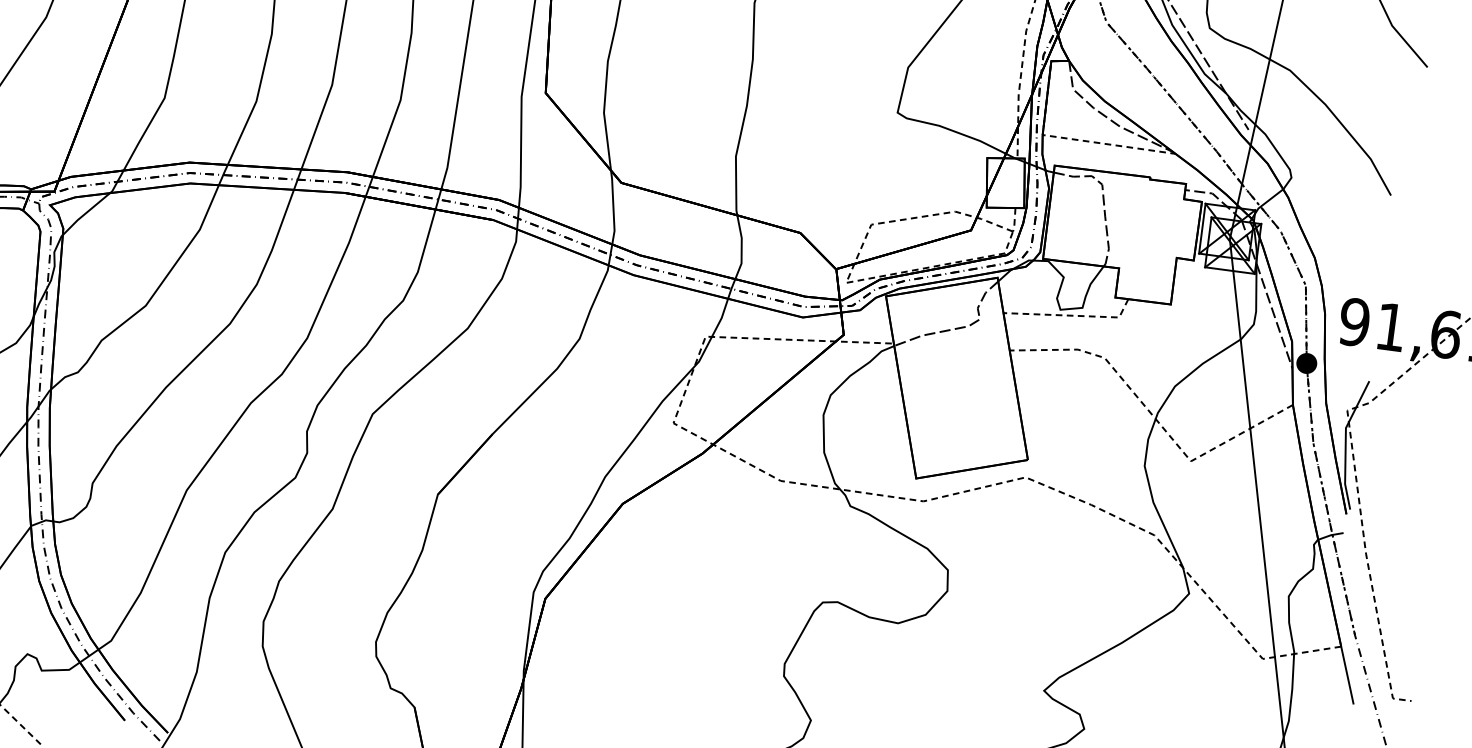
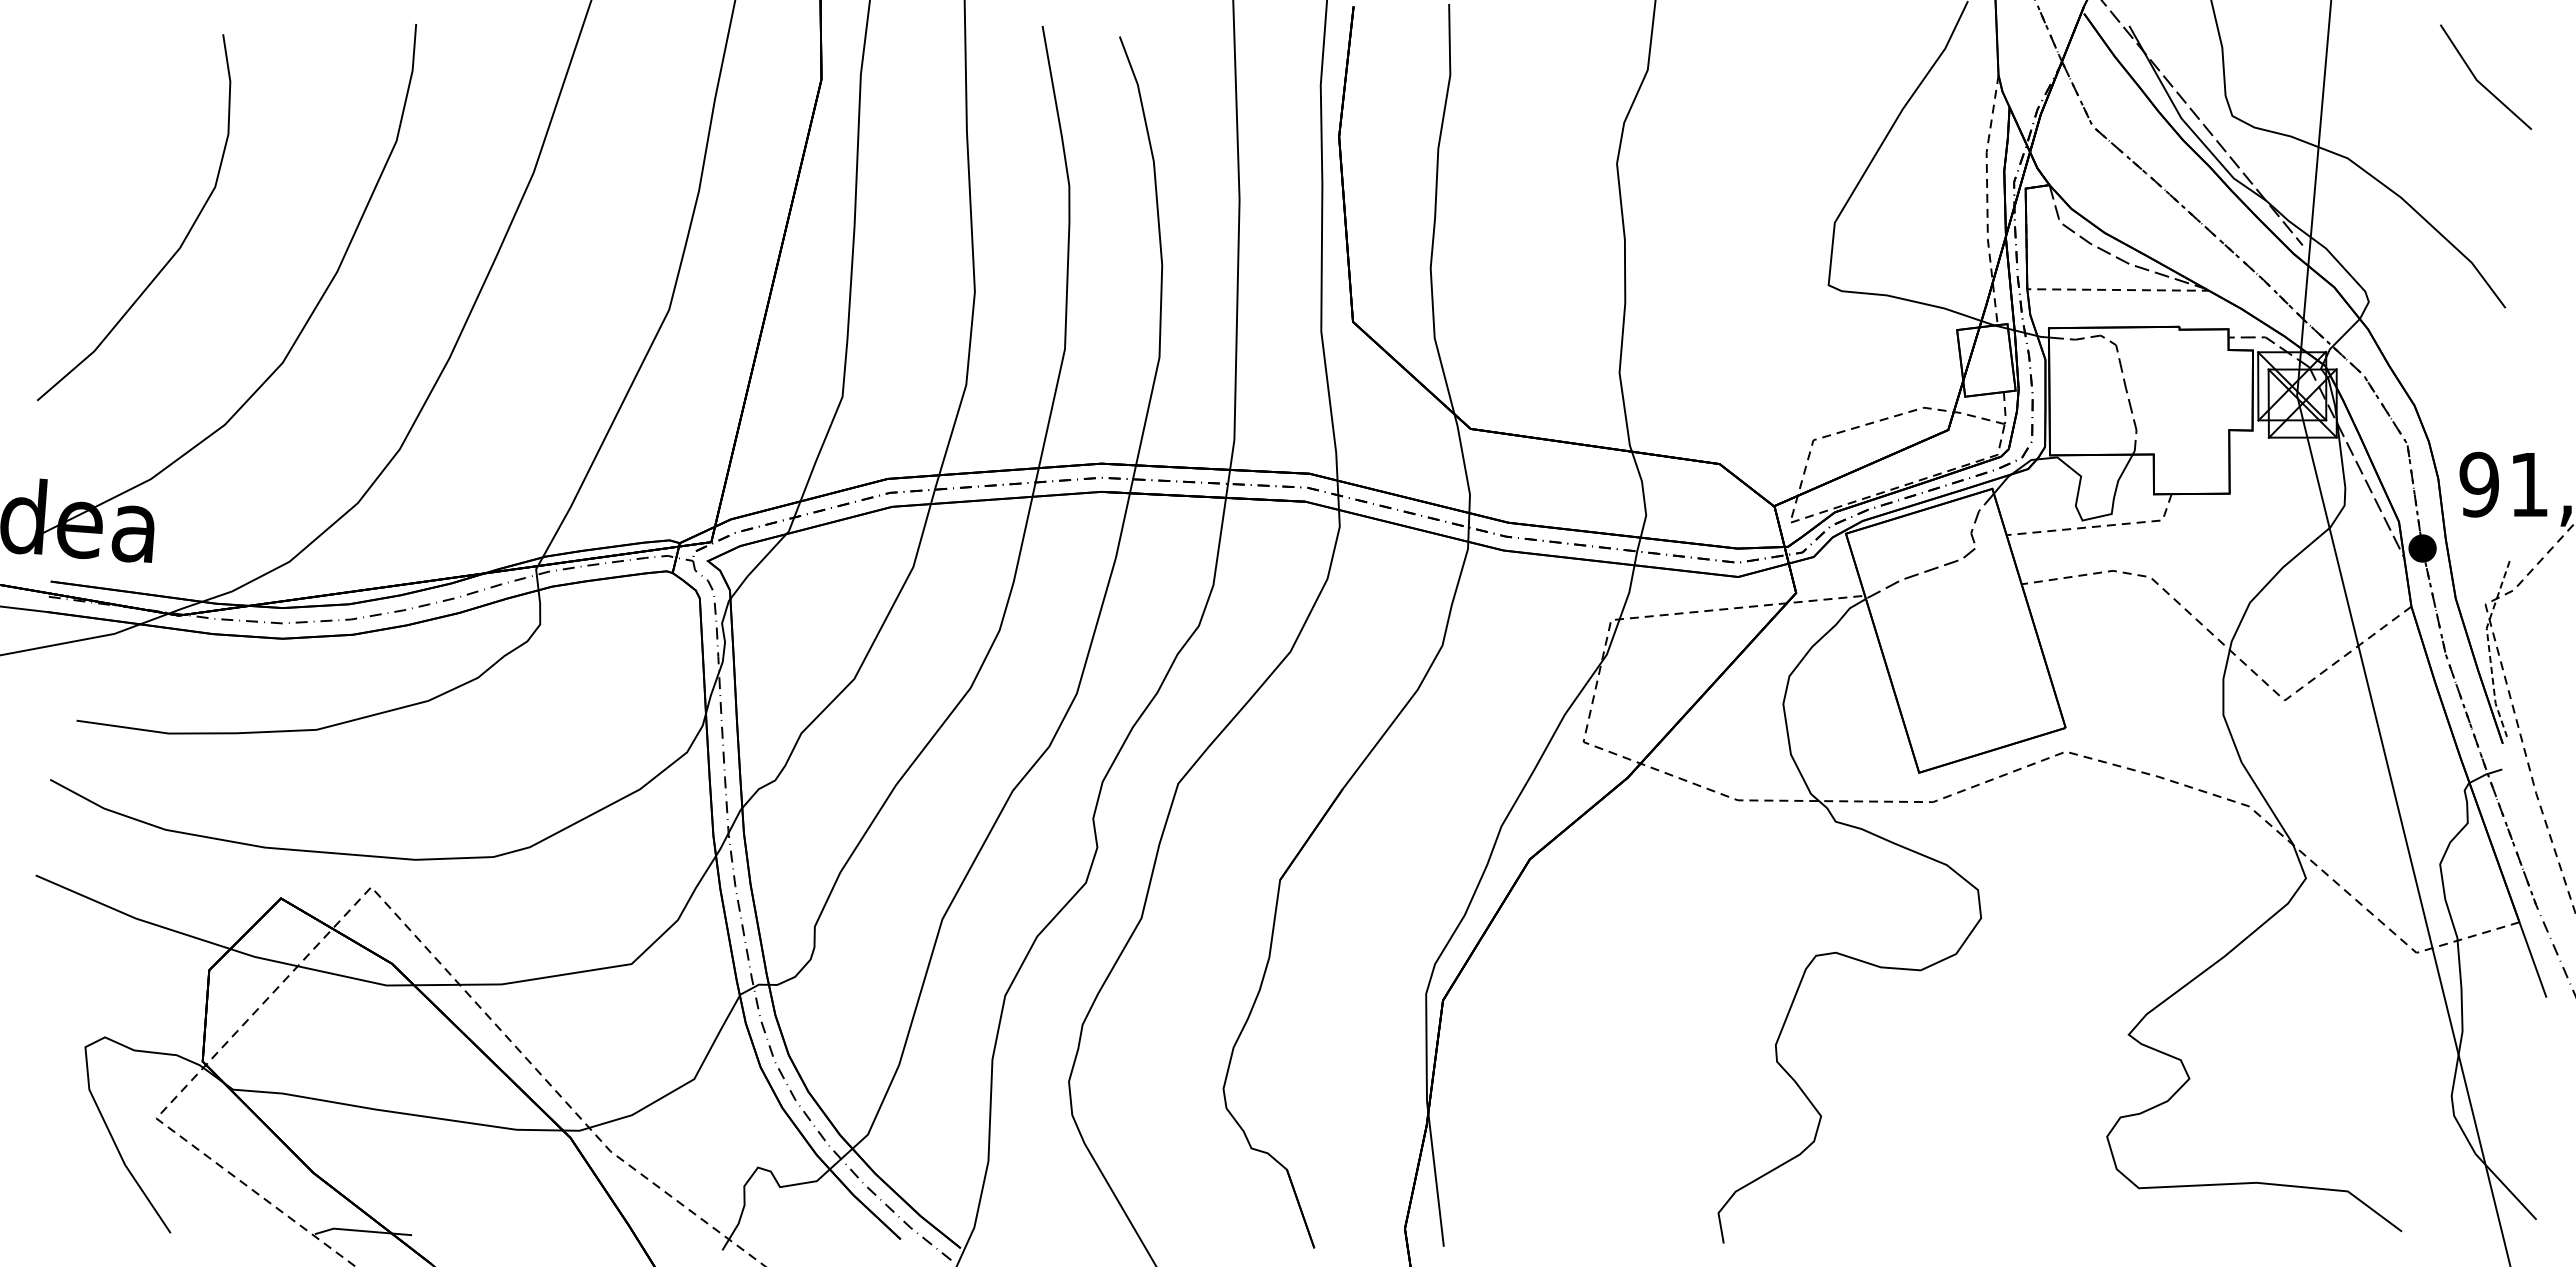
line: (1346, 443) -> (2489, 648), solid -> dashed

